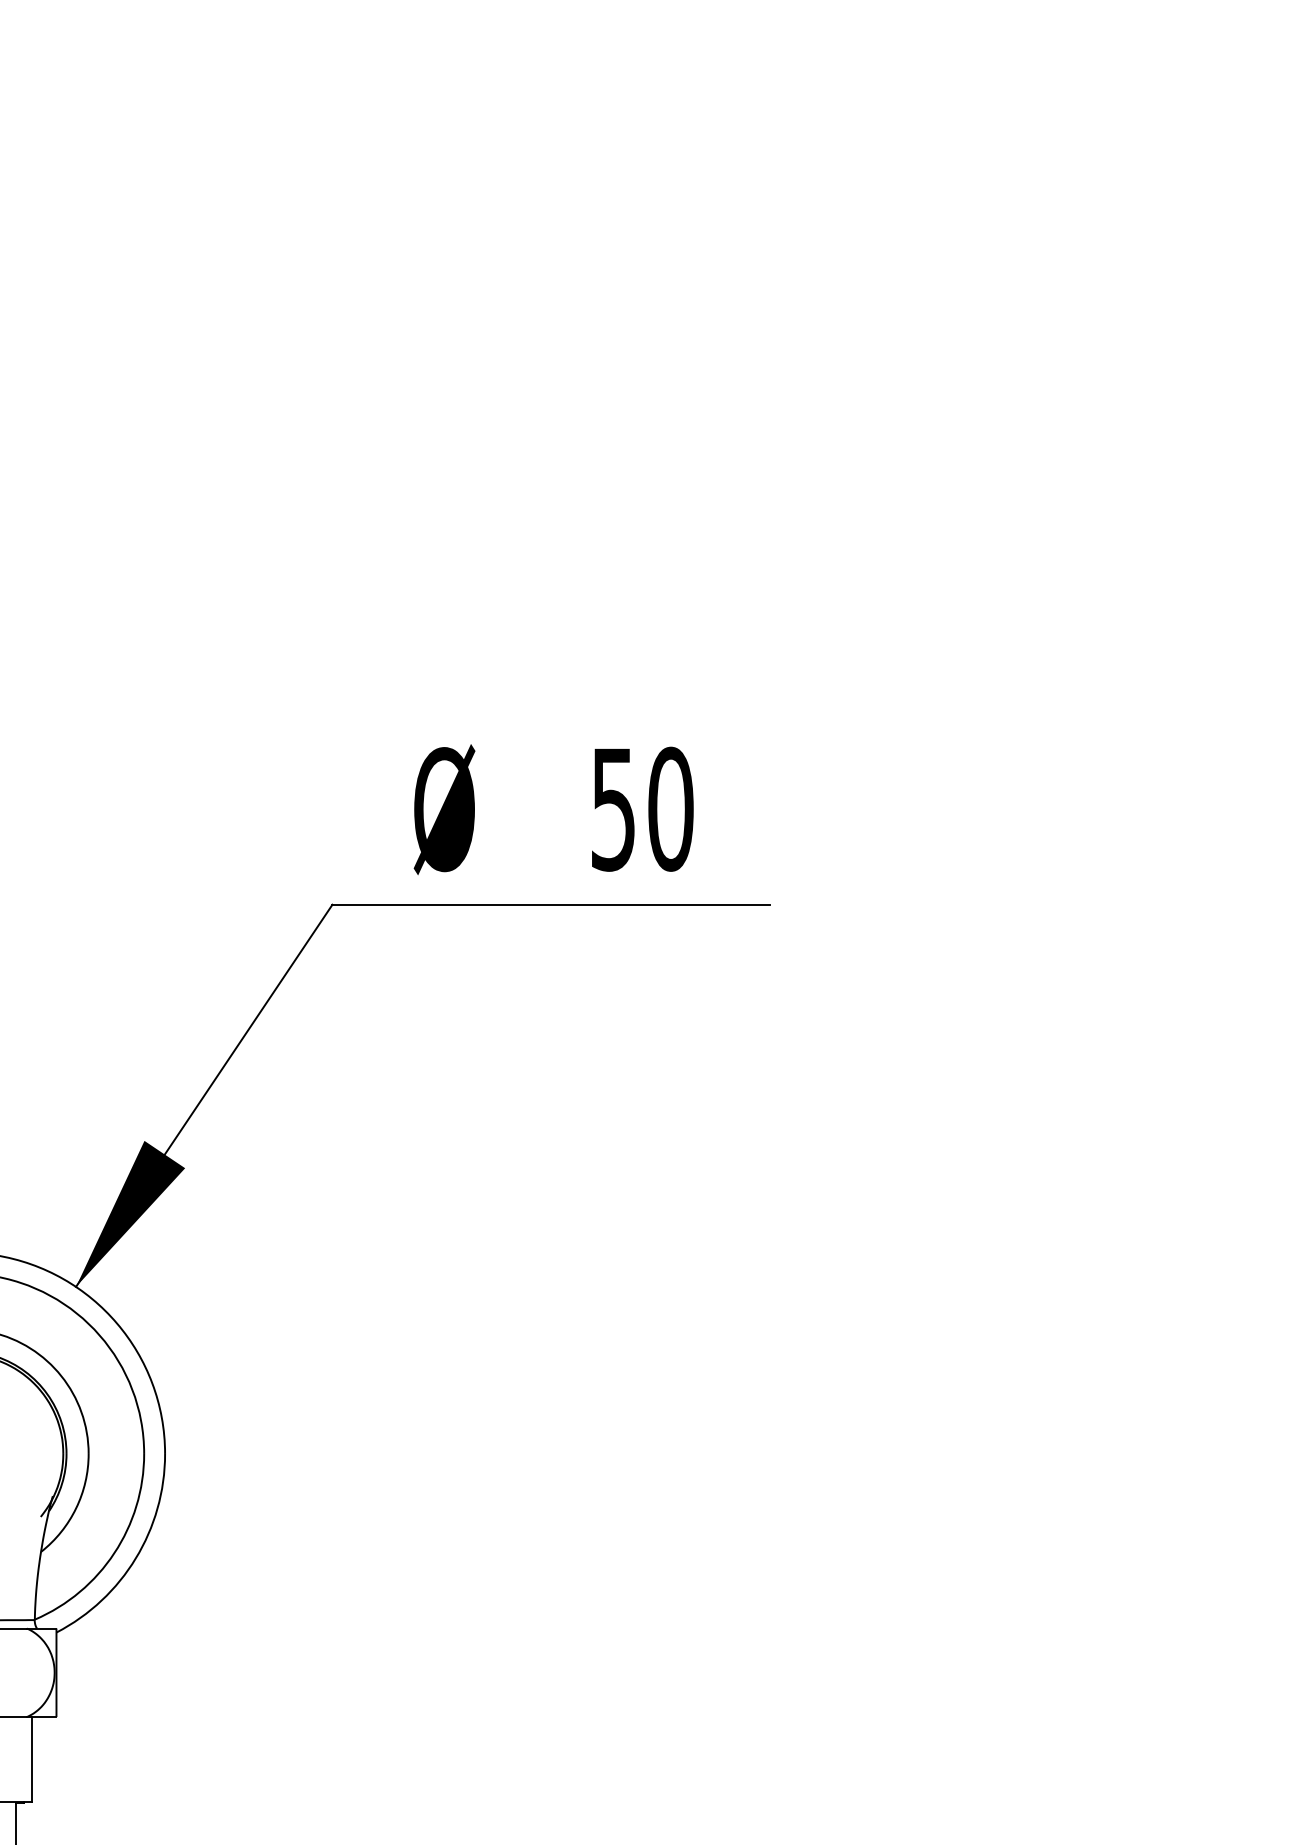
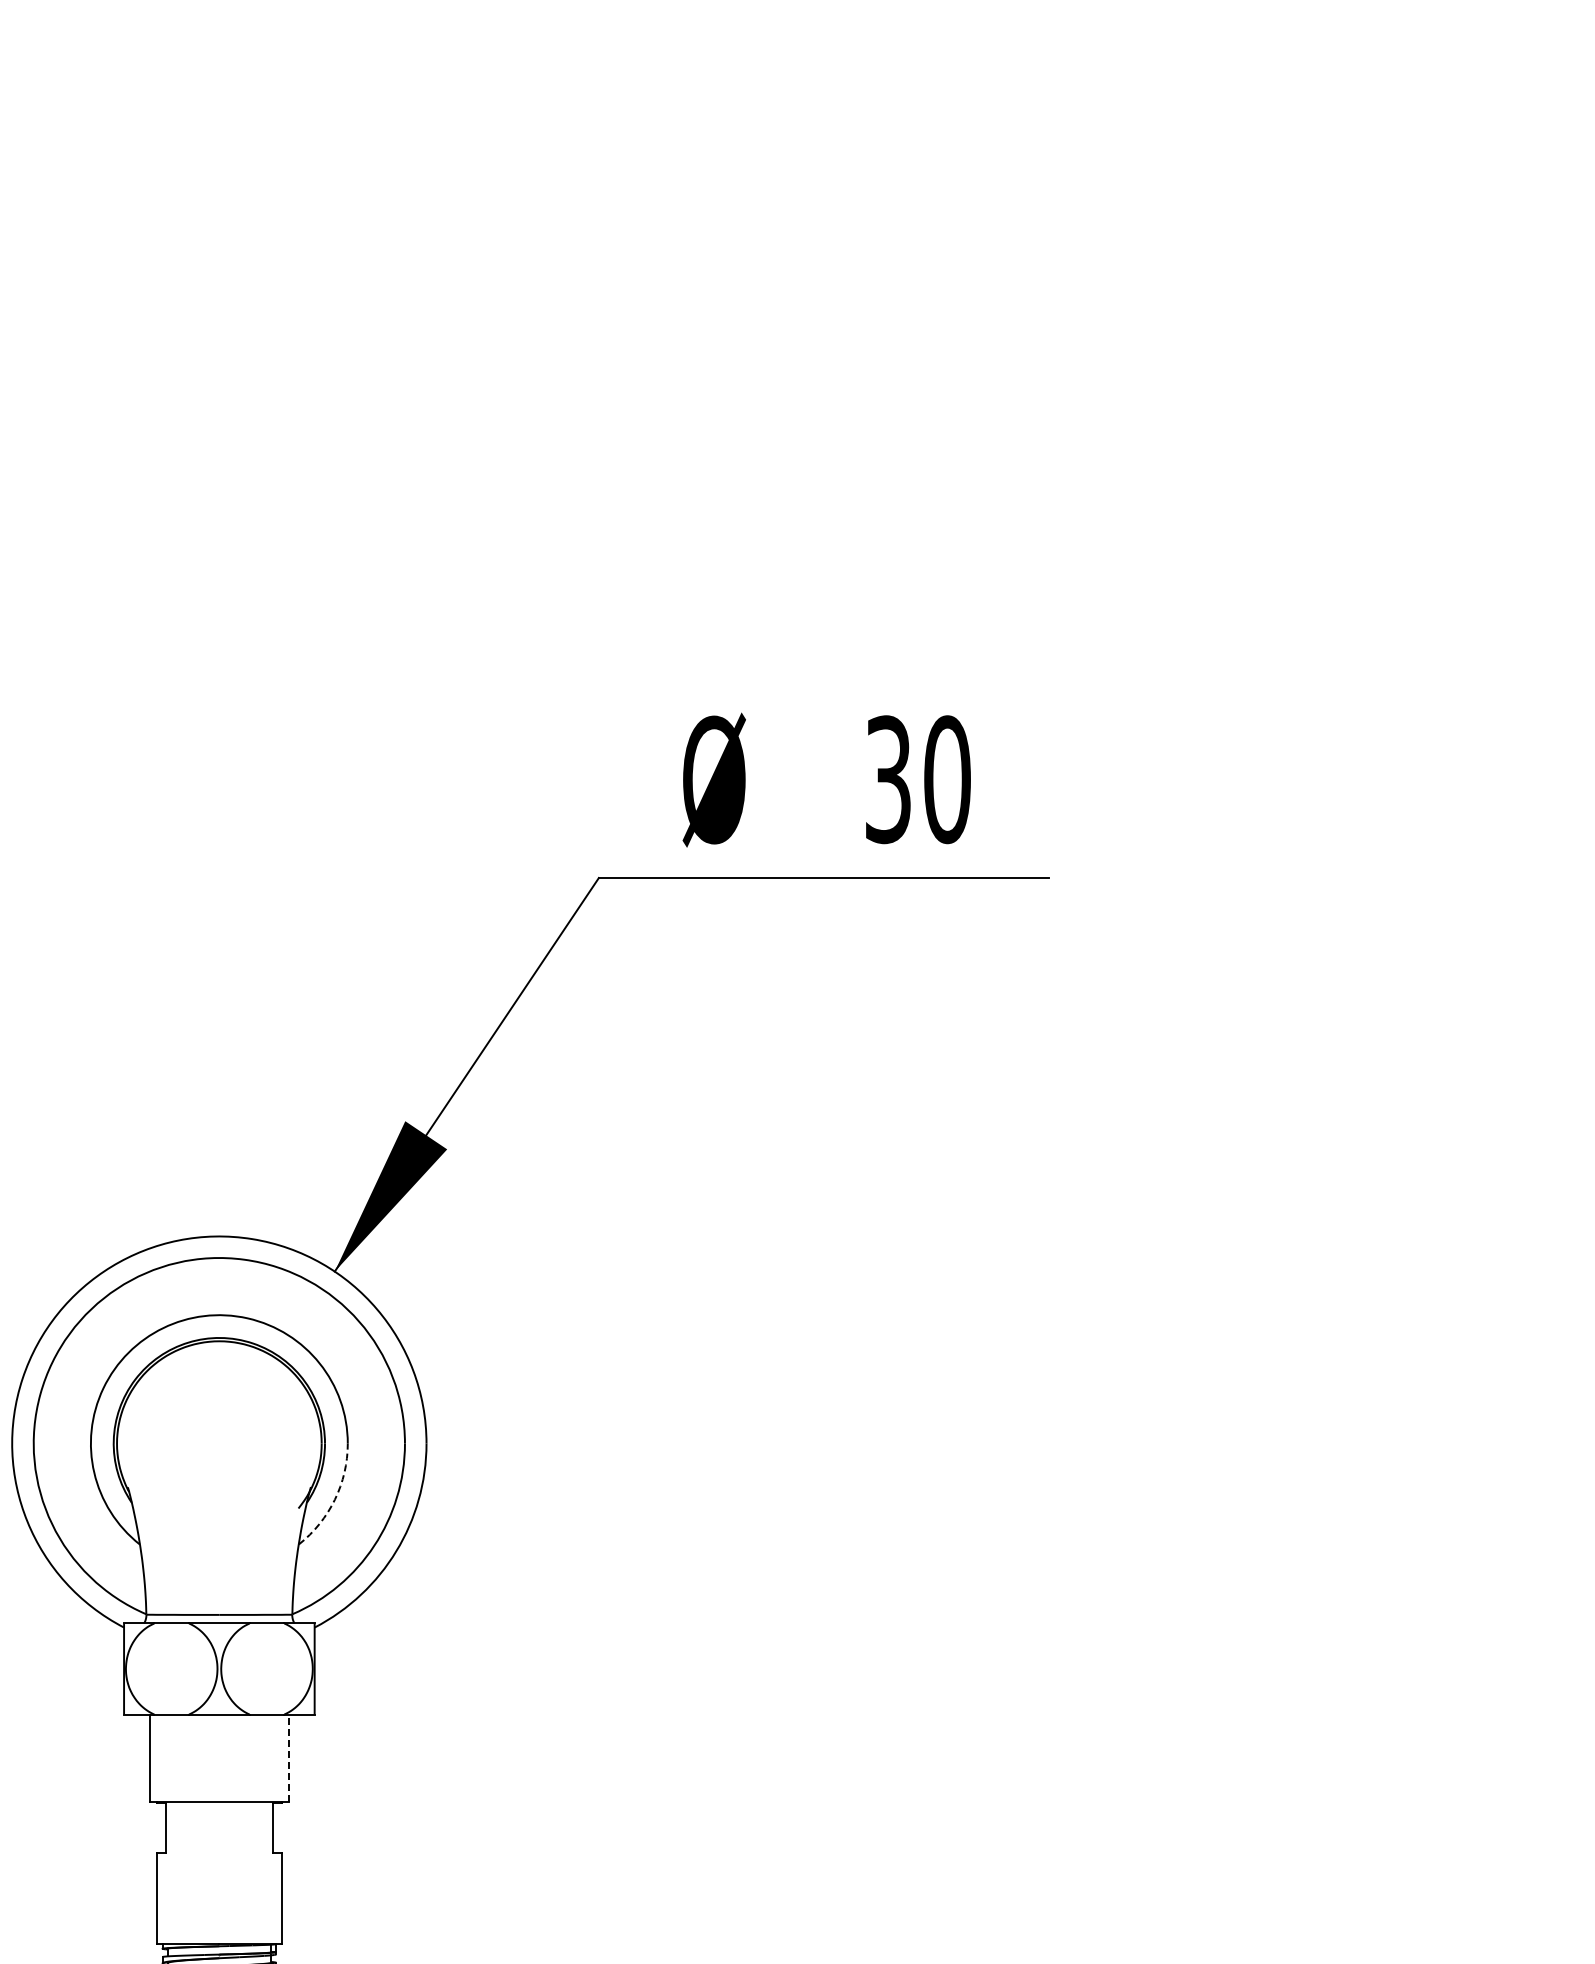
text: (613, 809) -> (888, 779), 50 -> 30
arc: (75, 1508) -> (334, 1499), solid -> dashed
line: (31, 1759) -> (288, 1758), solid -> dashed

